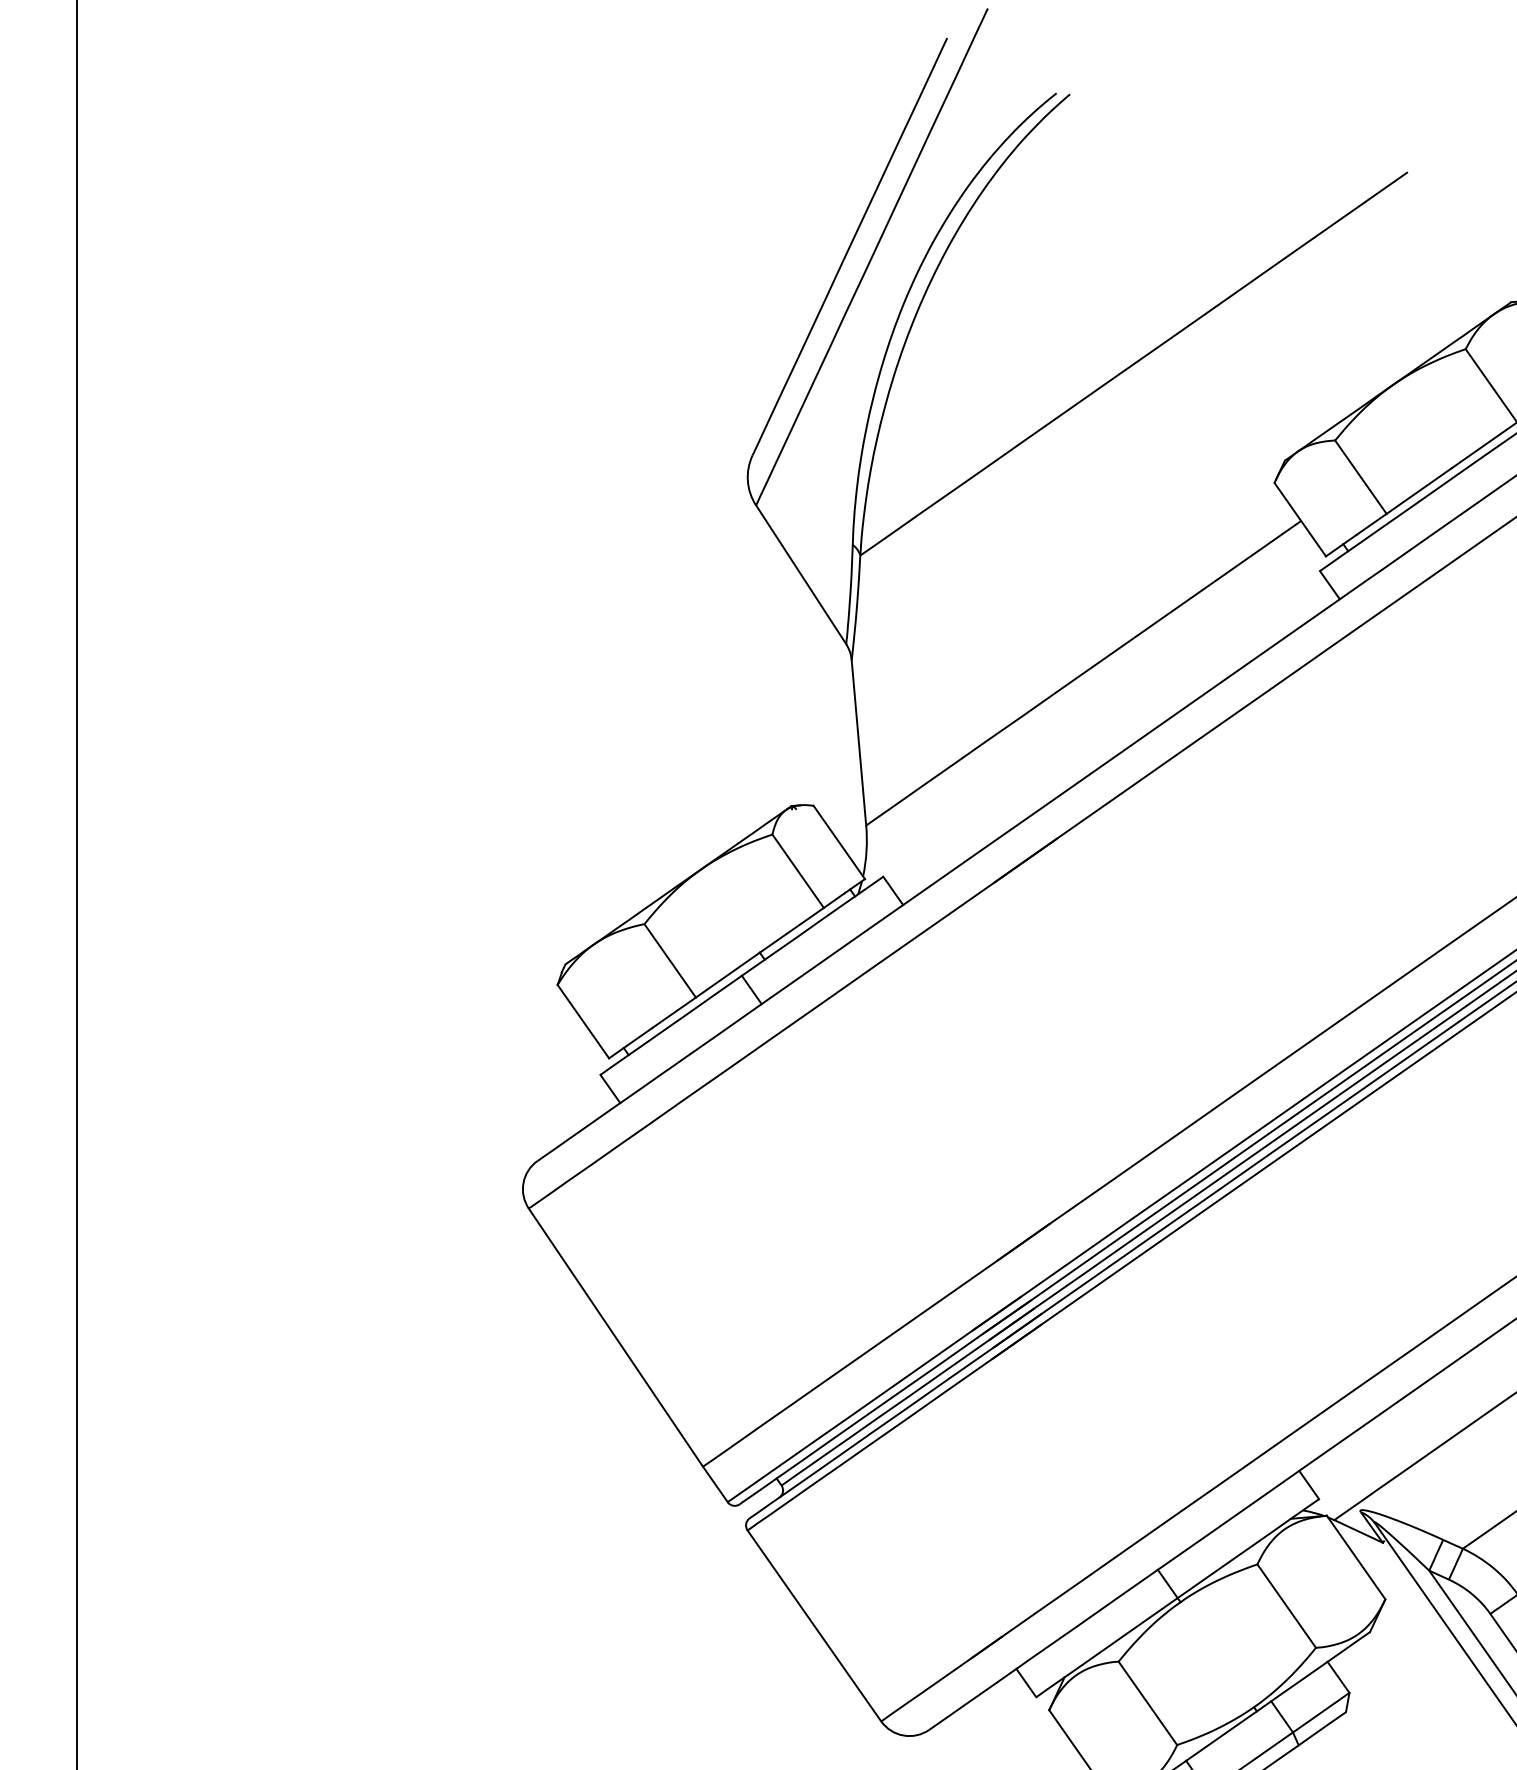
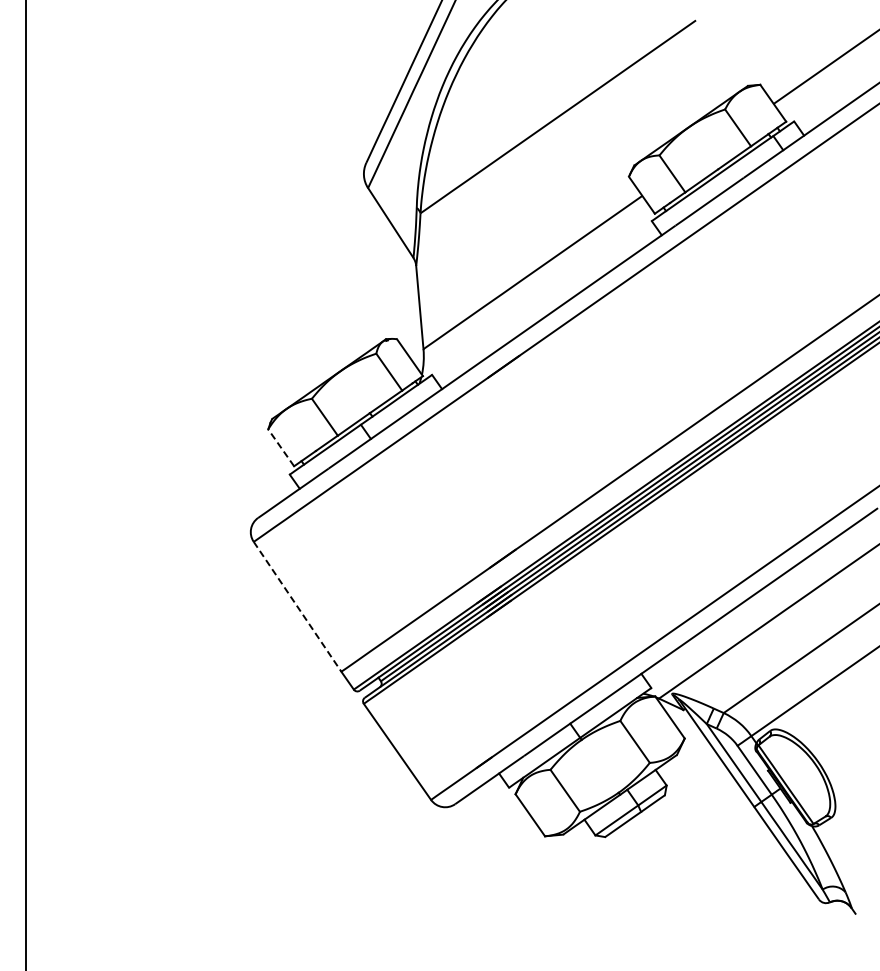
line: (583, 1020) -> (281, 447), solid -> dashed
line: (615, 1338) -> (297, 607), solid -> dashed

